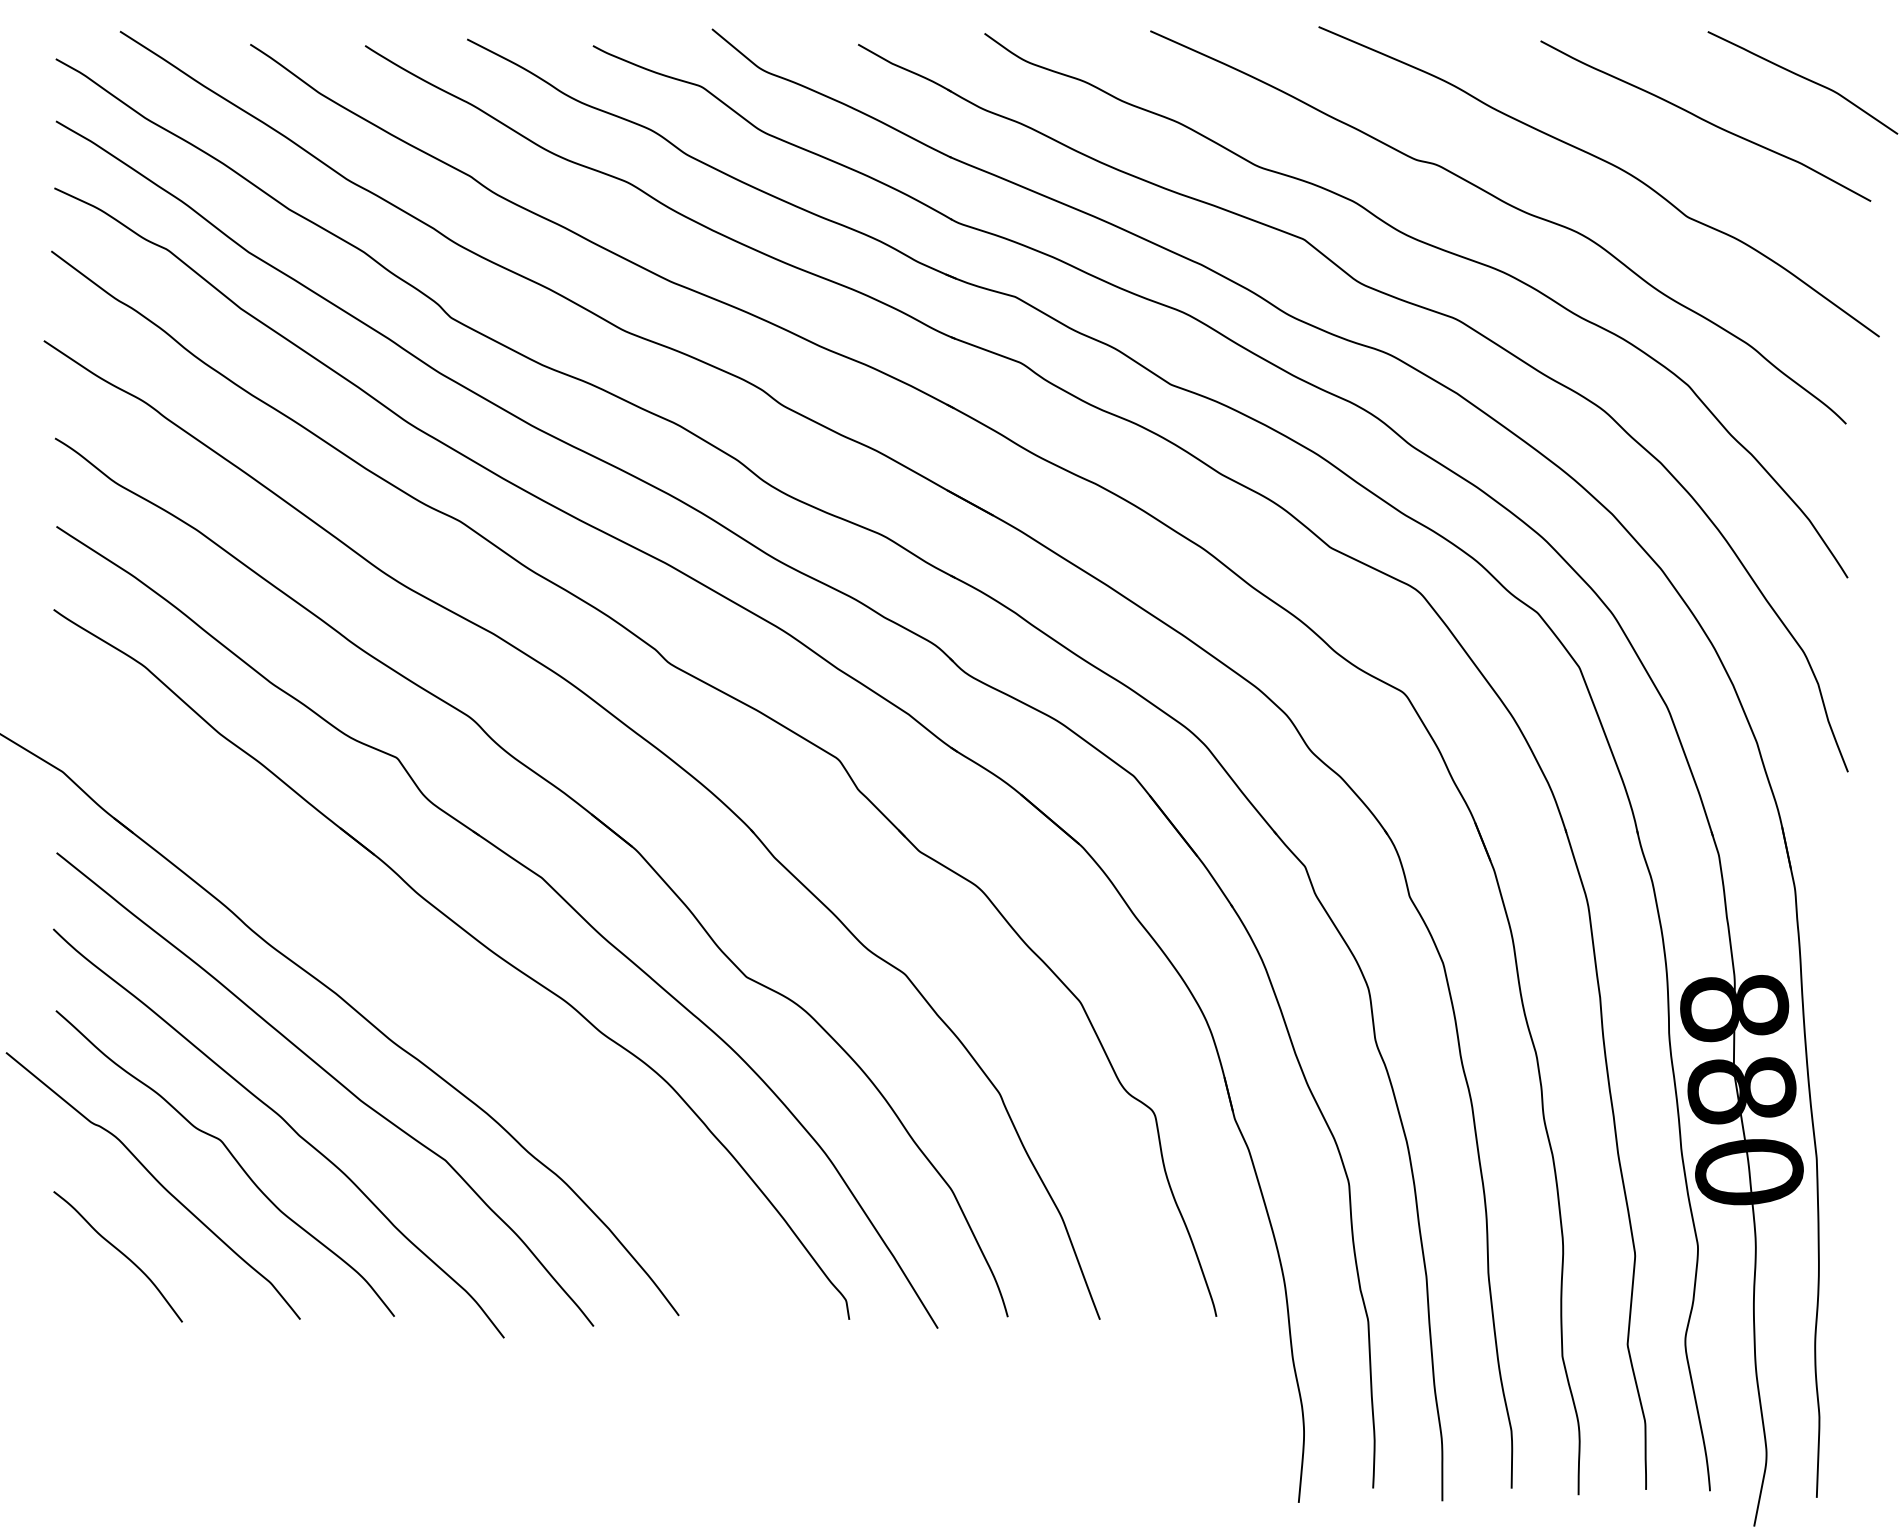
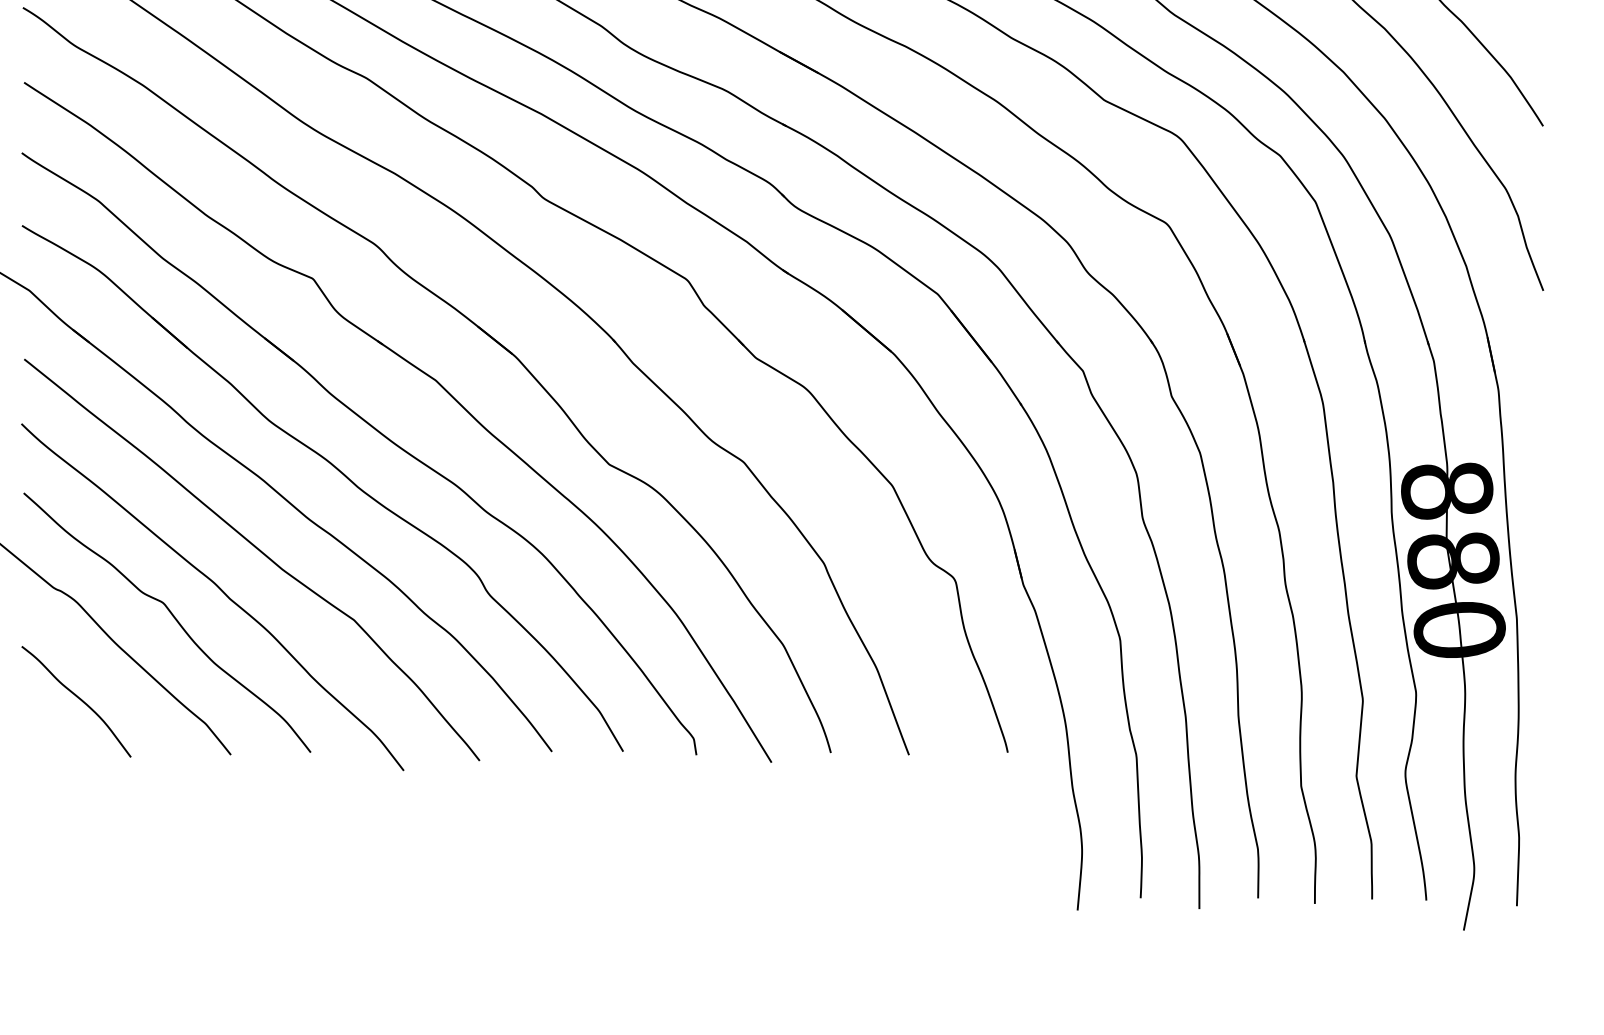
part: (426, 984) -> (337, 470), added

